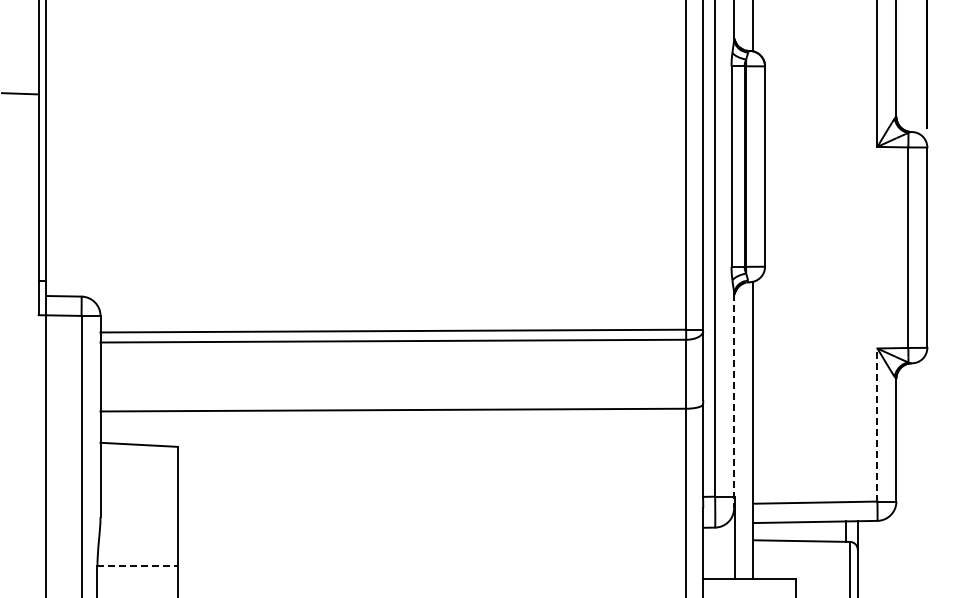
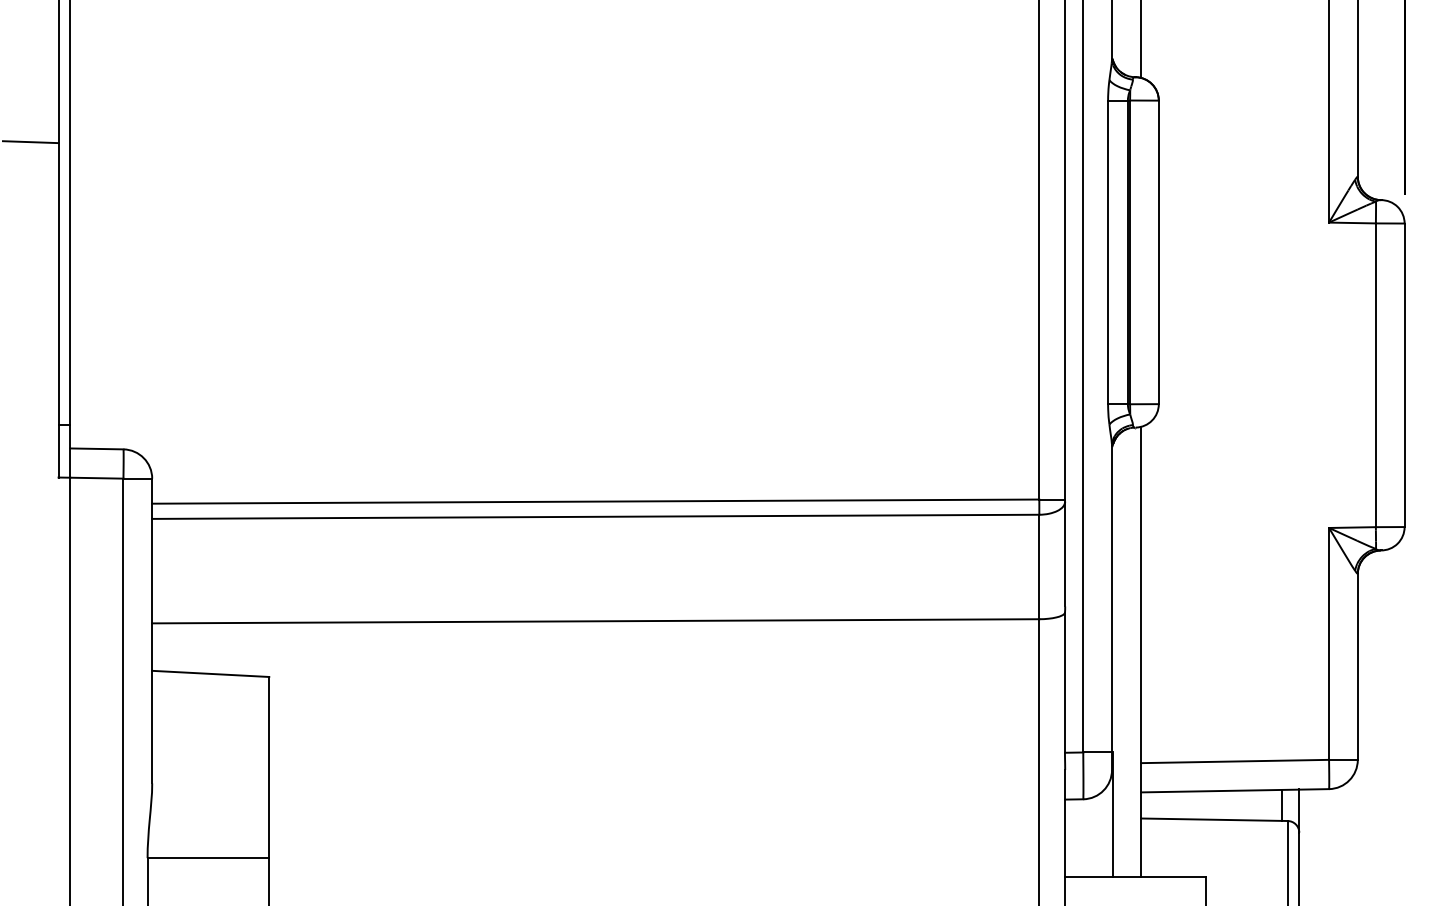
line: (734, 401) -> (1112, 608), dashed -> solid
line: (877, 425) -> (1329, 644), dashed -> solid
line: (138, 566) -> (209, 858), dashed -> solid

